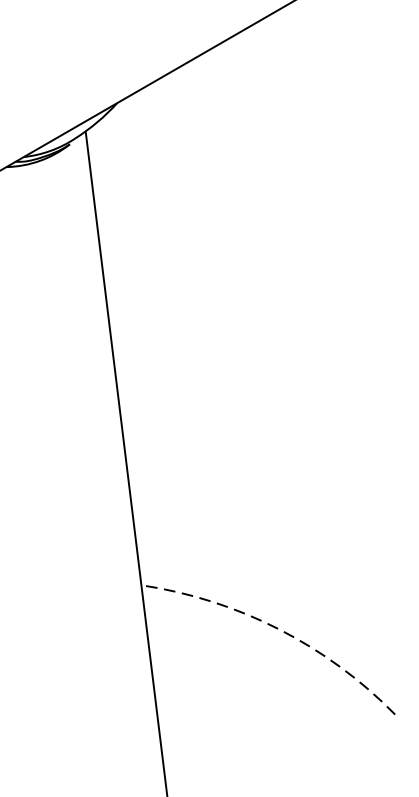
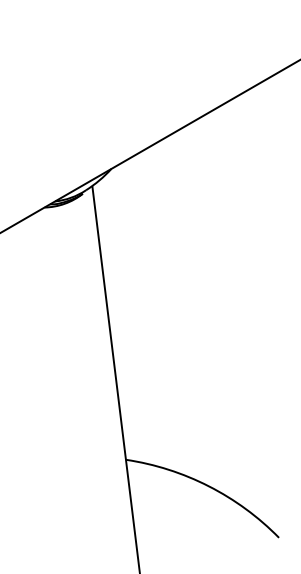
arc: (278, 629) -> (208, 486), dashed -> solid

